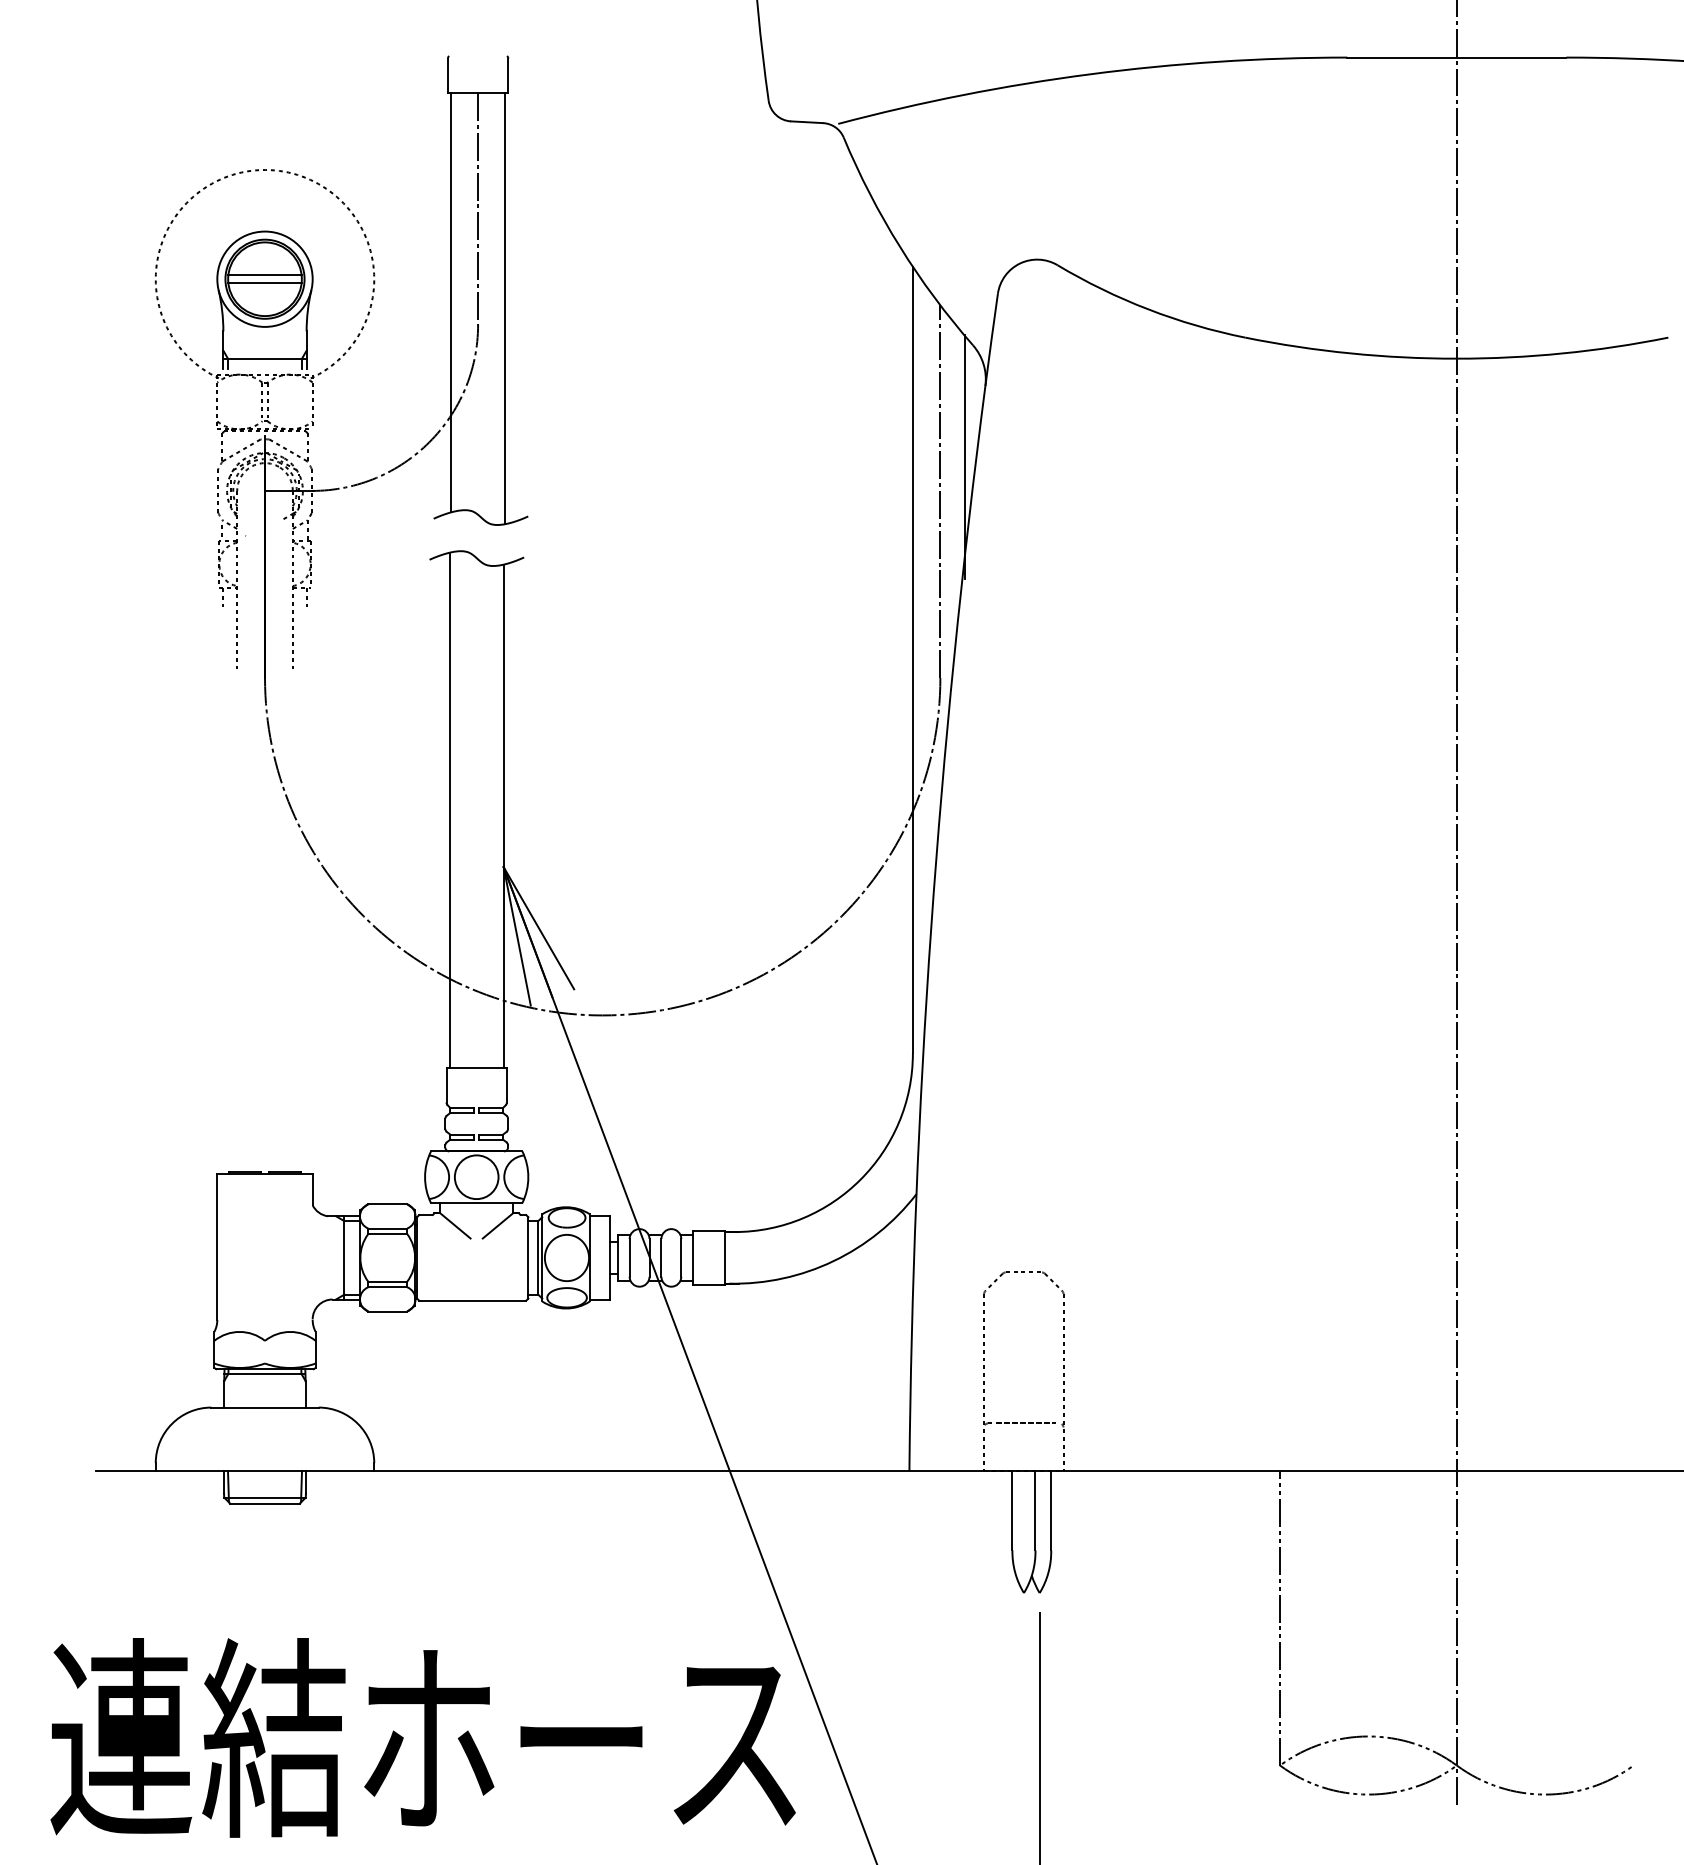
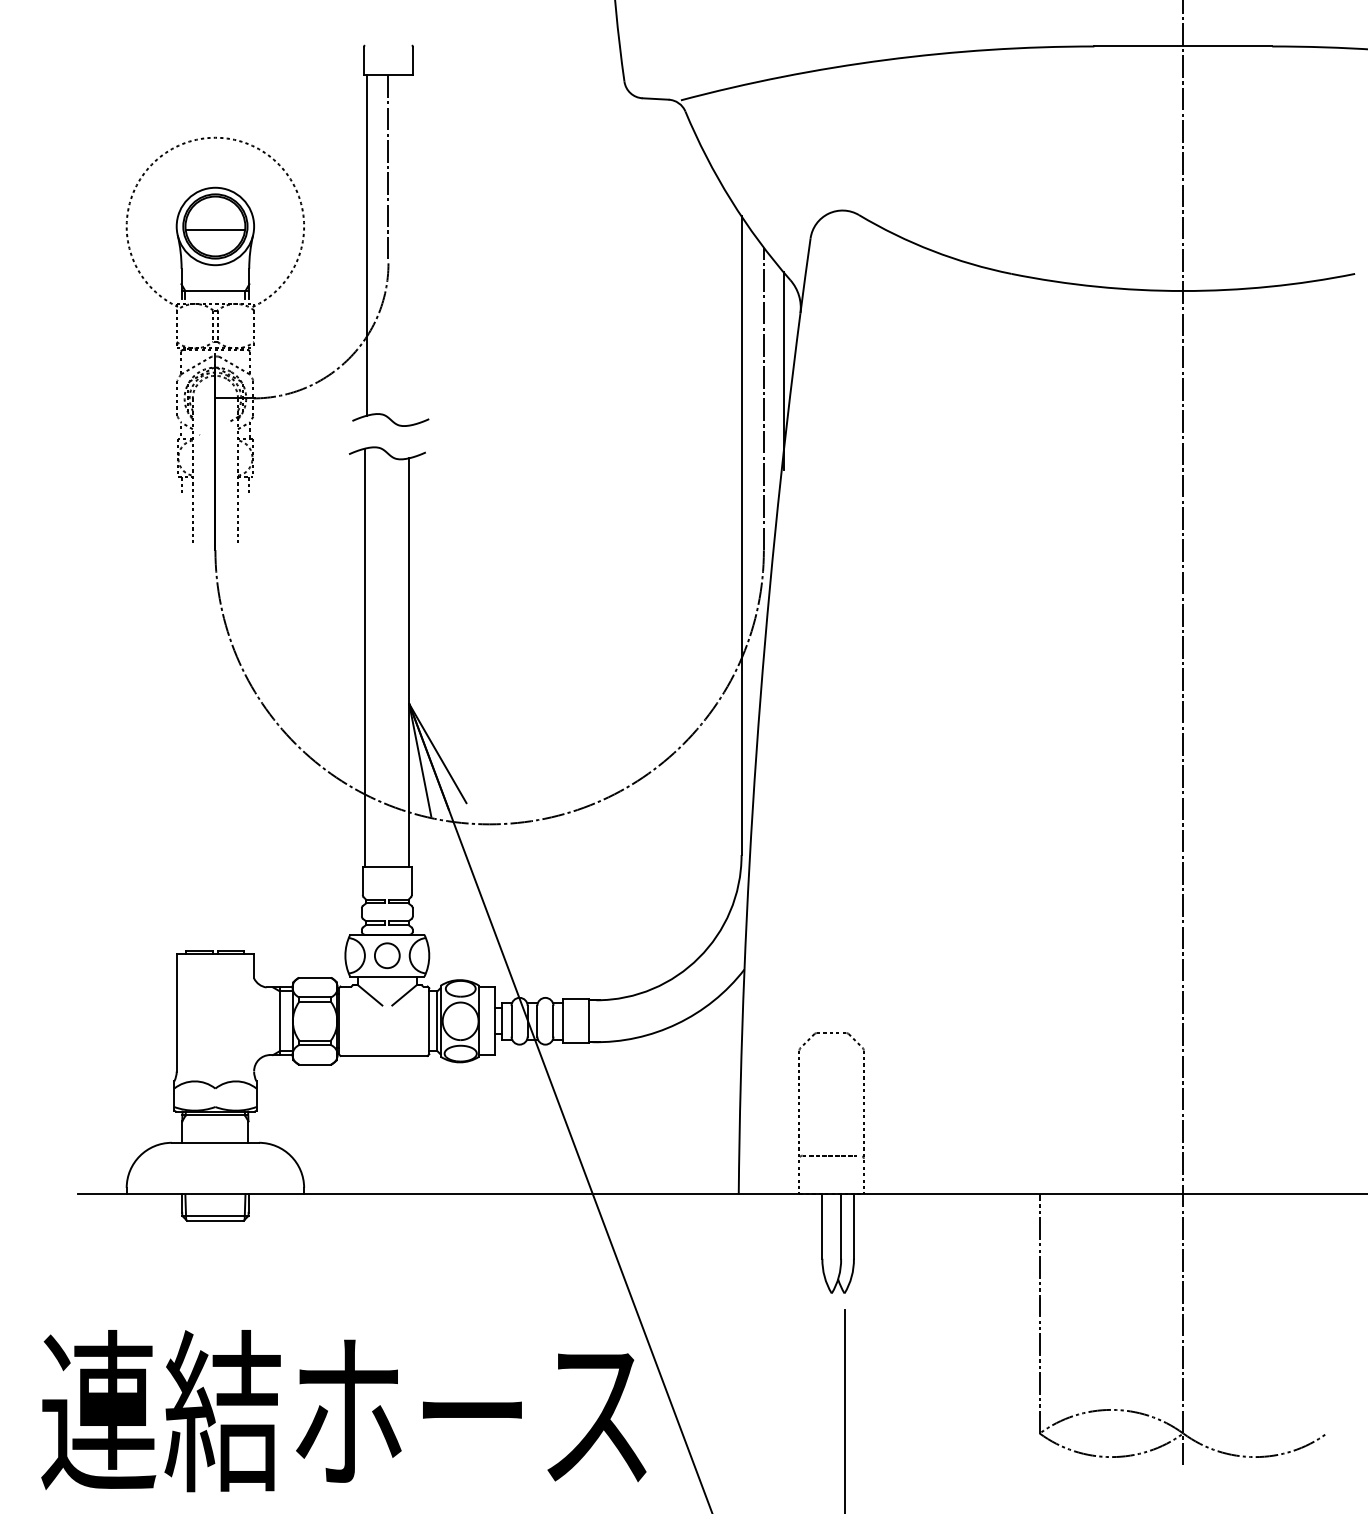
line: (264, 275) -> (215, 223), removed
line: (505, 308) -> (410, 250), removed
circle: (476, 1177) -> (387, 955), size x0.7

